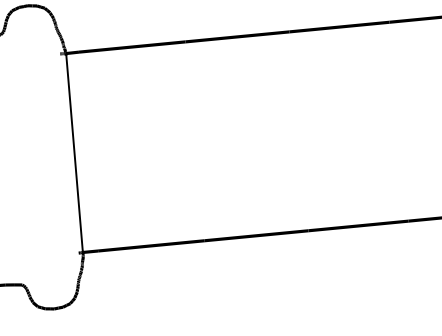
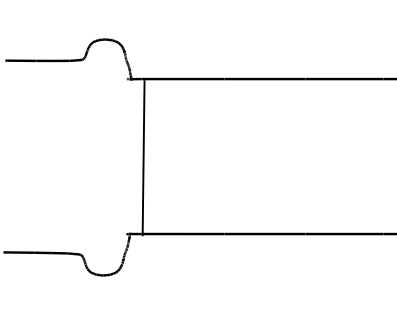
line: (74, 155) -> (143, 158), moved

